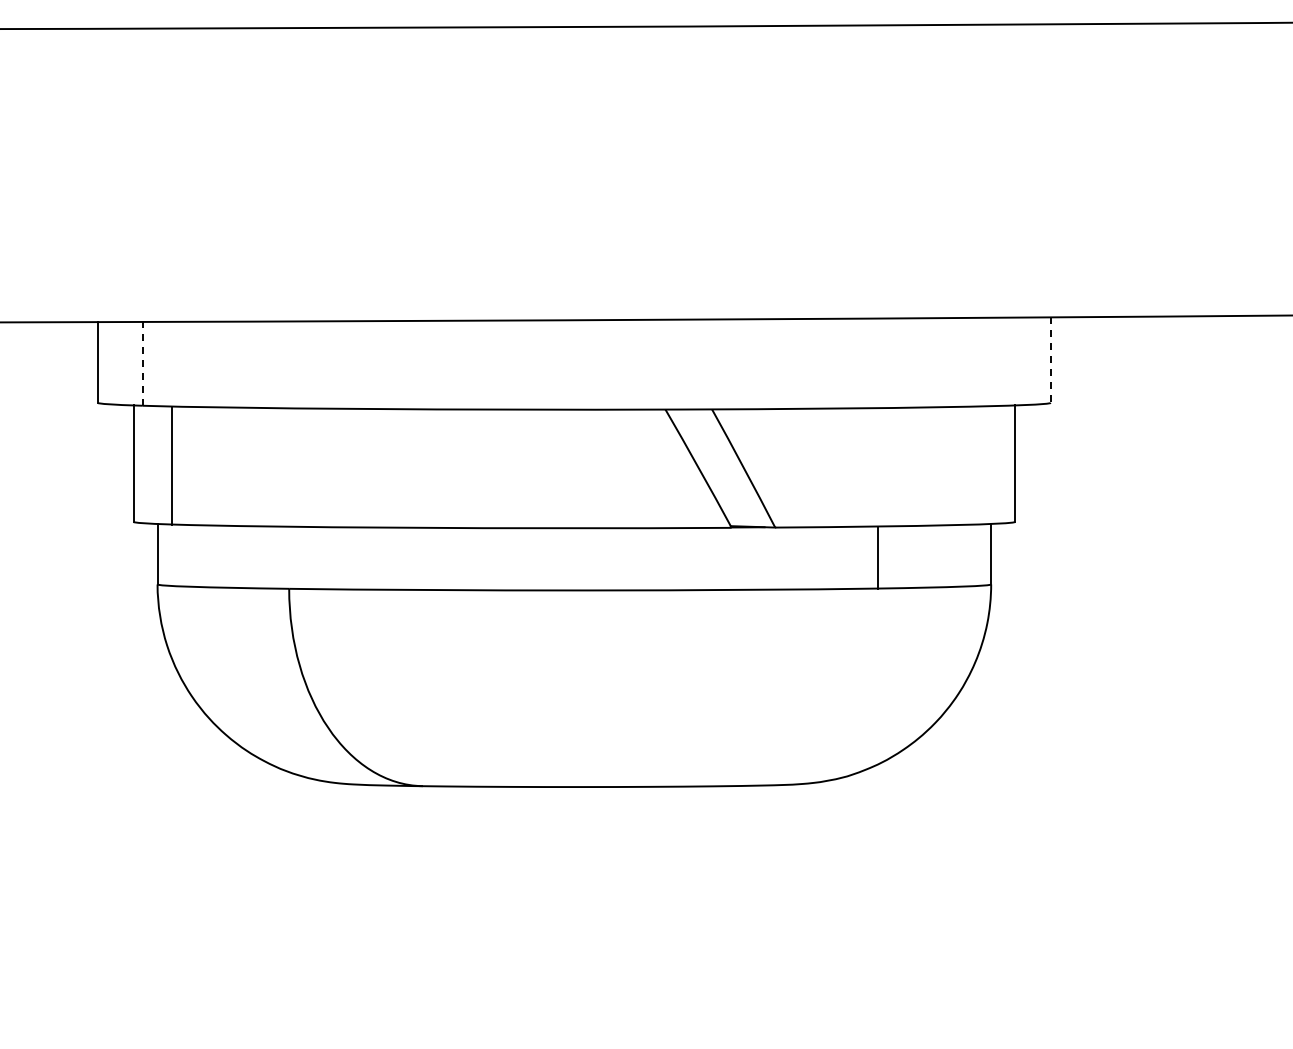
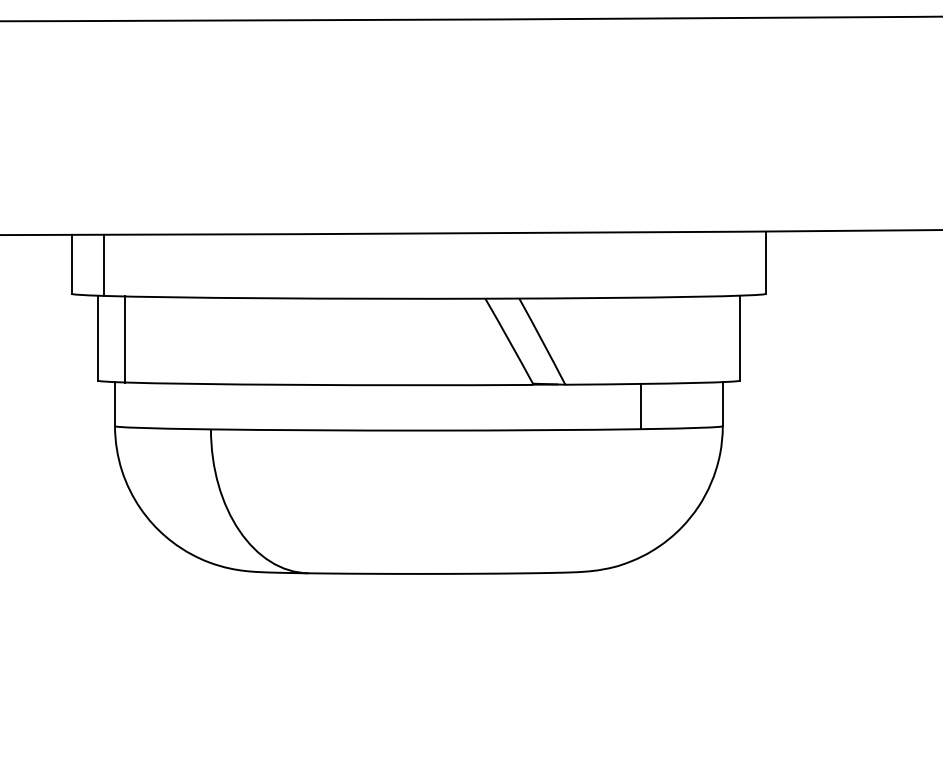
line: (1050, 360) -> (766, 262), dashed -> solid
line: (142, 363) -> (104, 265), dashed -> solid

